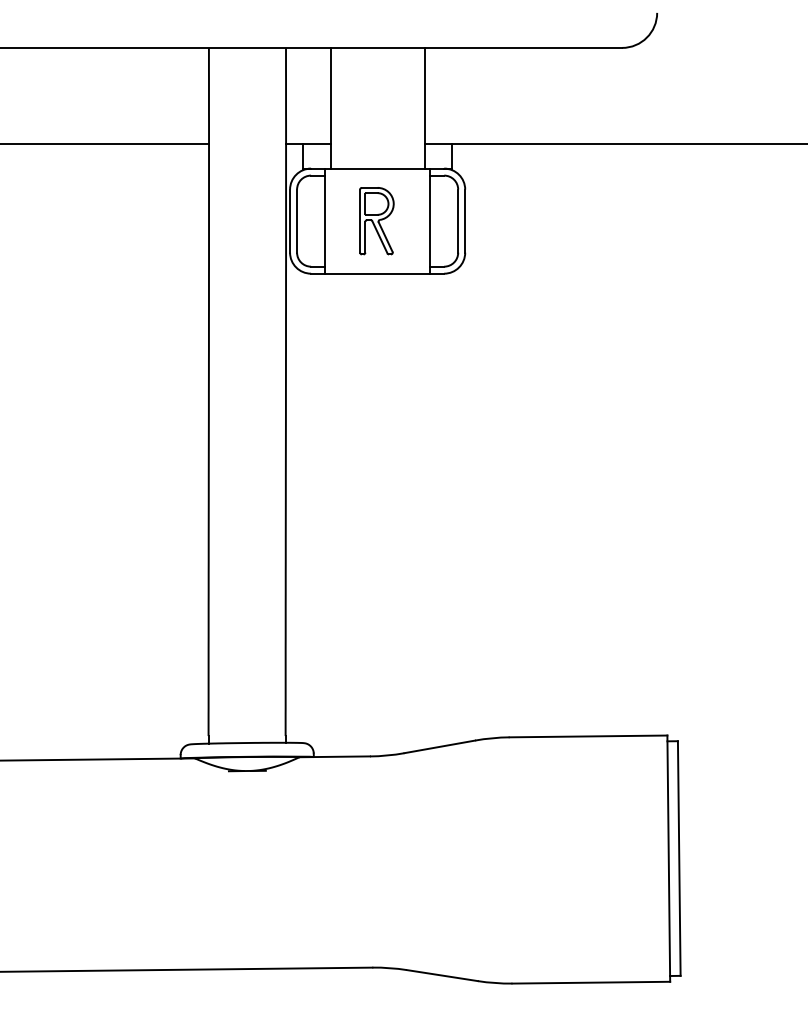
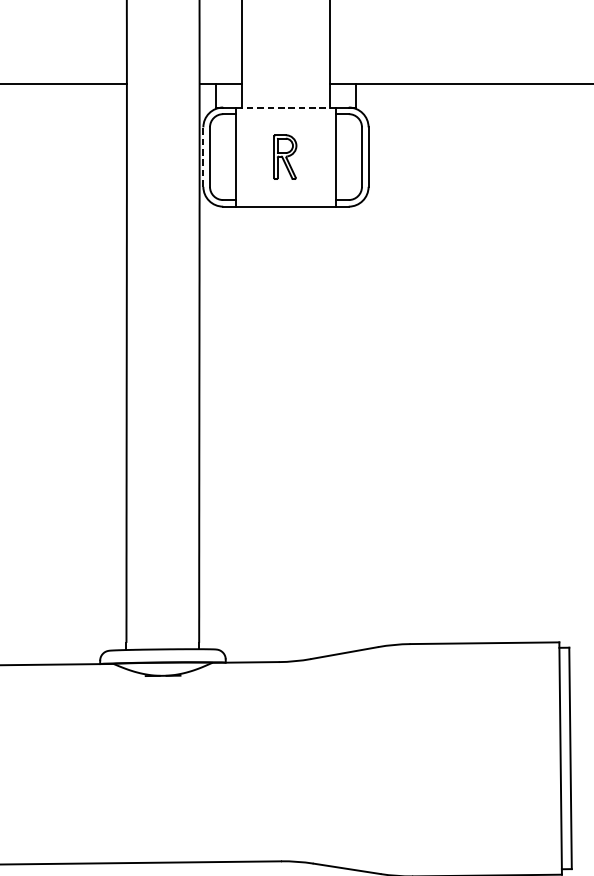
line: (377, 168) -> (285, 107), solid -> dashed
line: (290, 221) -> (203, 157), solid -> dashed
part: (376, 221) -> (284, 157), size x0.7

